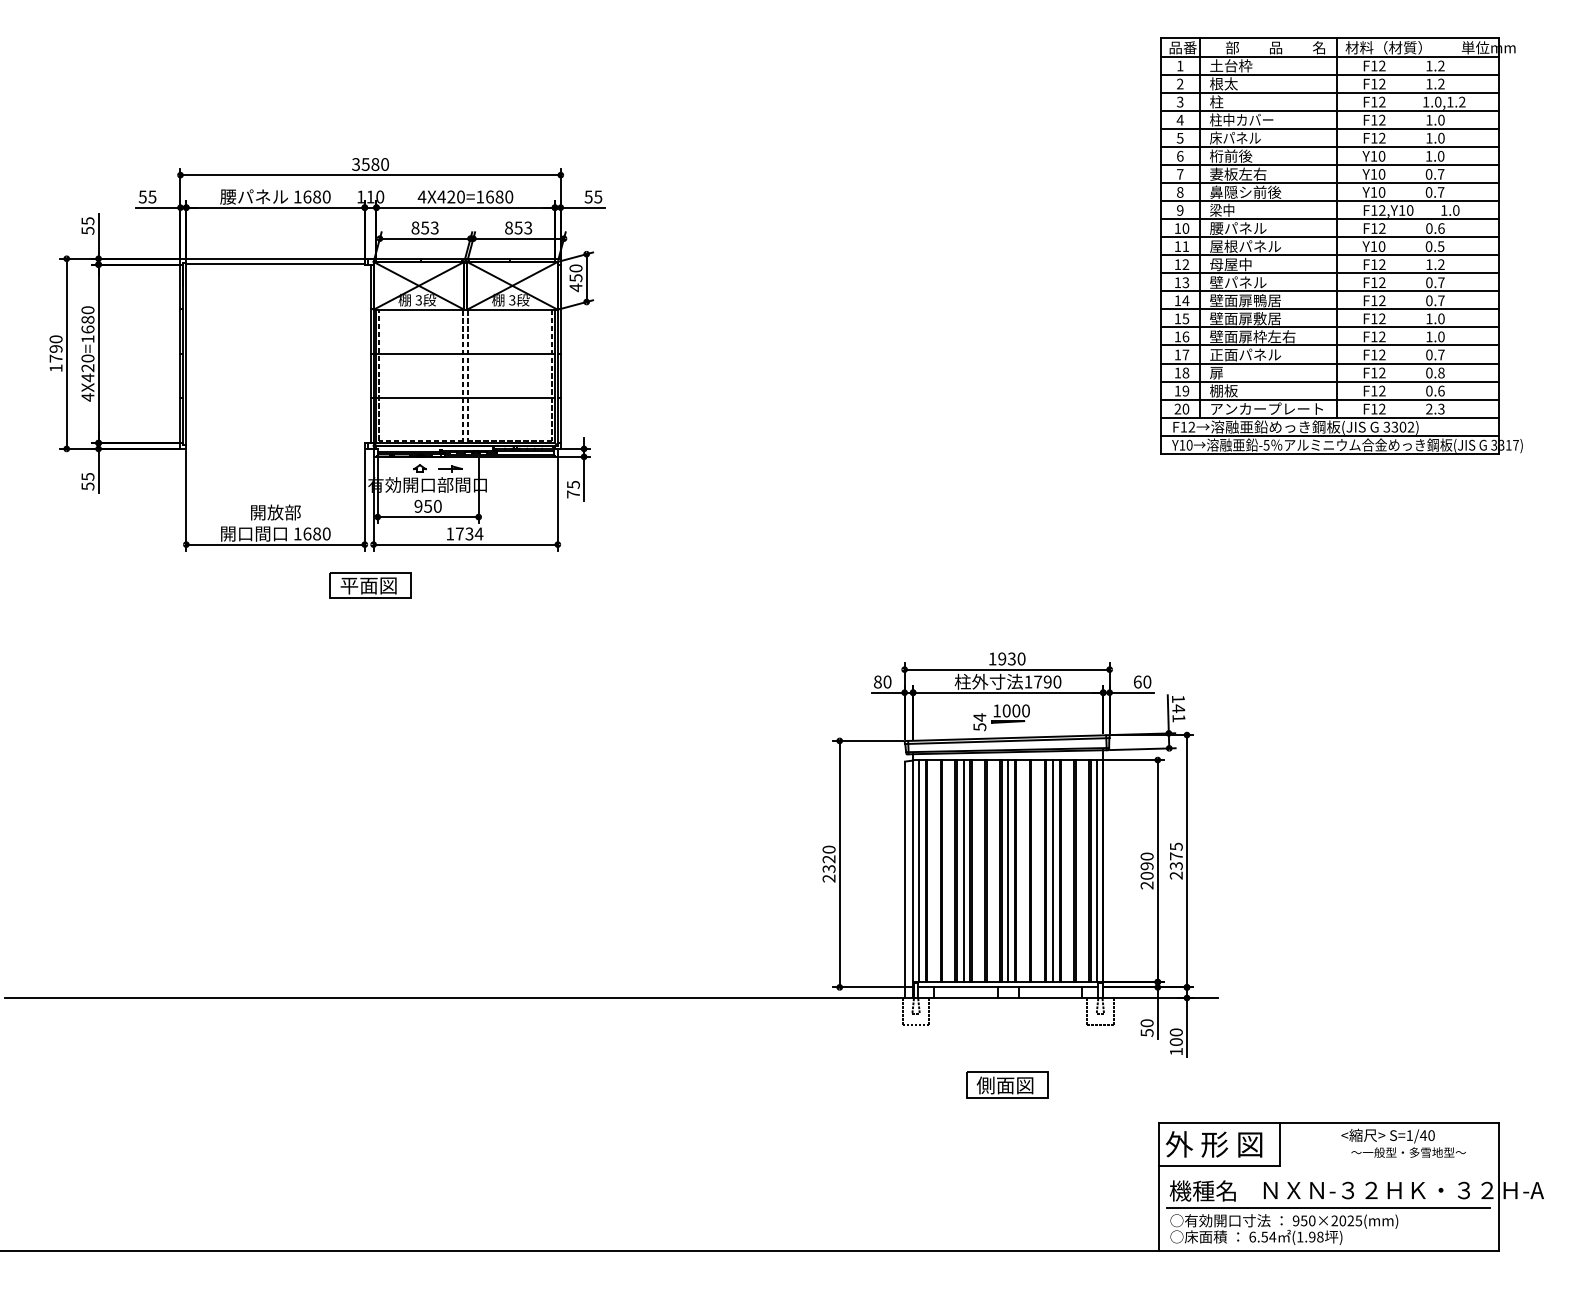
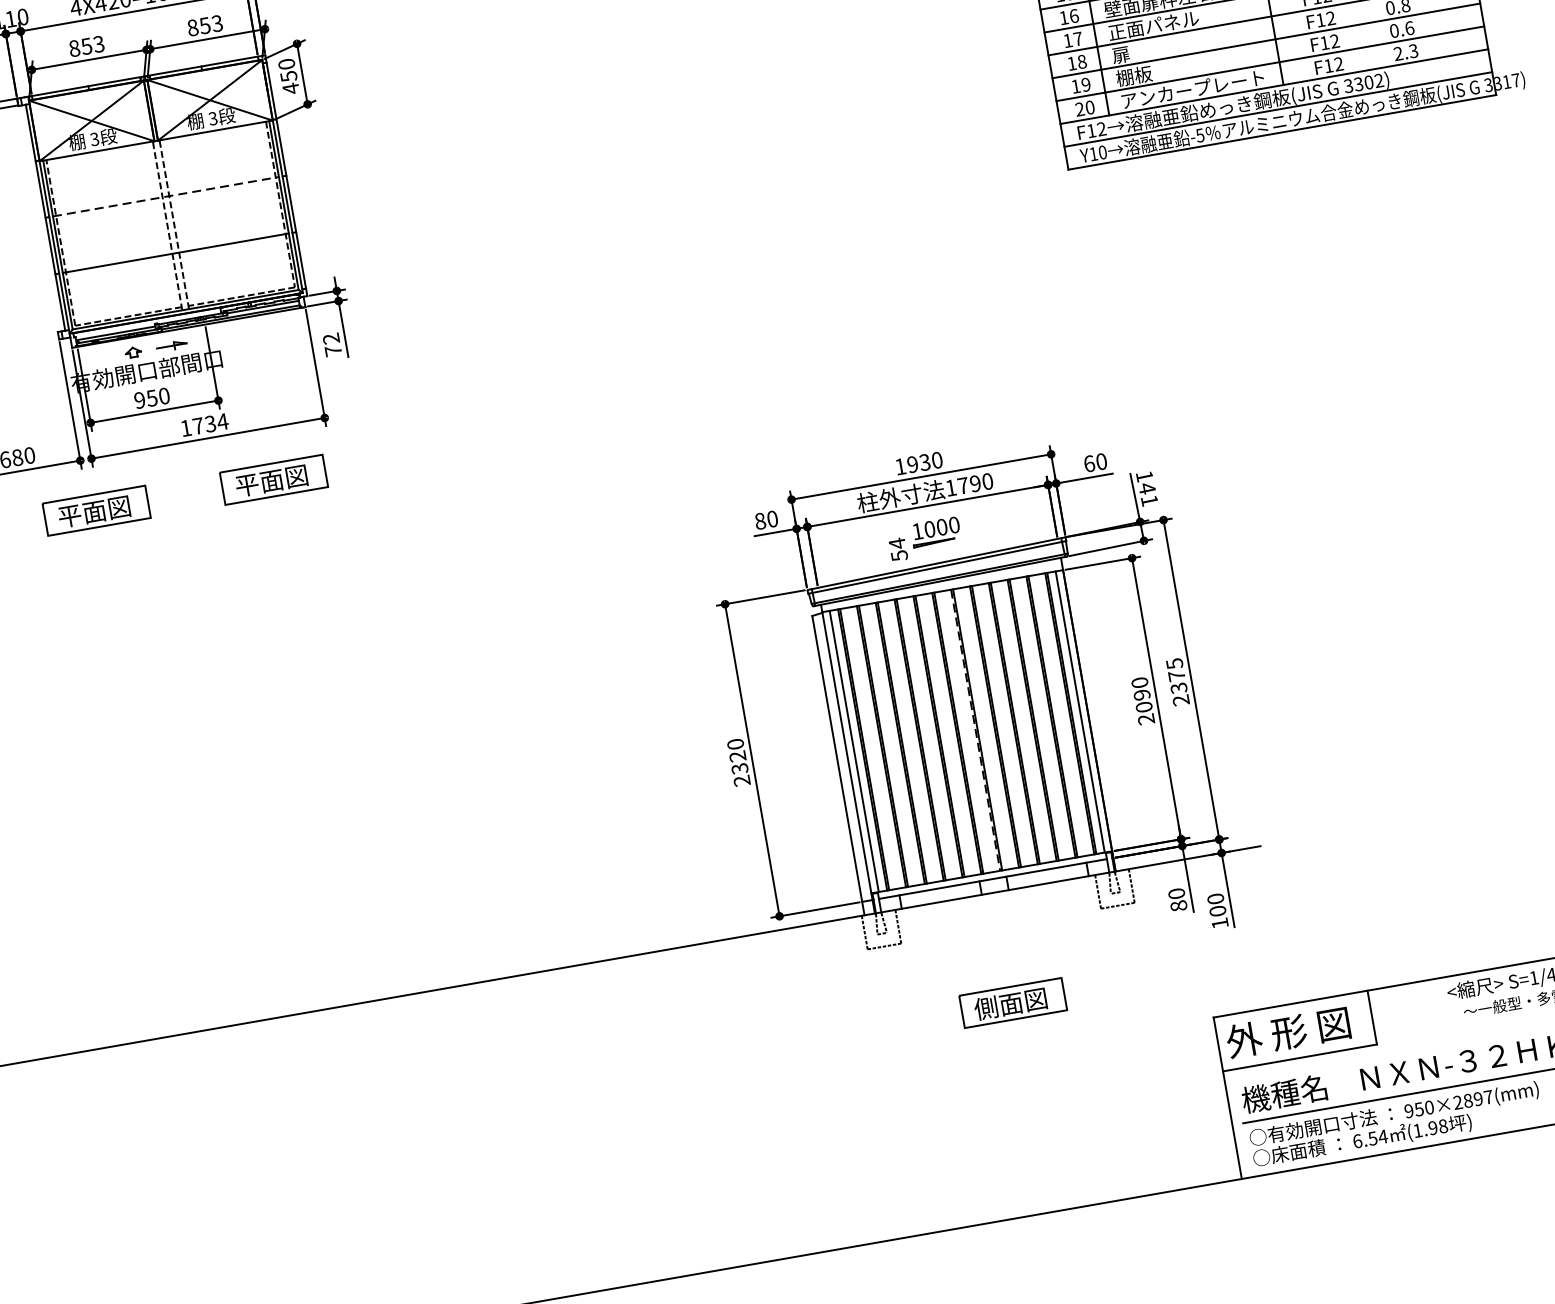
line: (466, 353) -> (166, 196), solid -> dashed
text: (573, 484) -> (331, 338), 75 -> 72
part: (510, 585) -> (273, 480), added
line: (963, 871) -> (910, 742), removed
line: (1008, 871) -> (967, 732), removed
line: (1014, 871) -> (975, 730), solid -> dashed
line: (1052, 871) -> (1023, 722), removed
text: (1146, 1032) -> (1177, 905), 50 -> 80
text: (1350, 1220) -> (1477, 1098), 950×2025(mm) -> 950×2897(mm)

